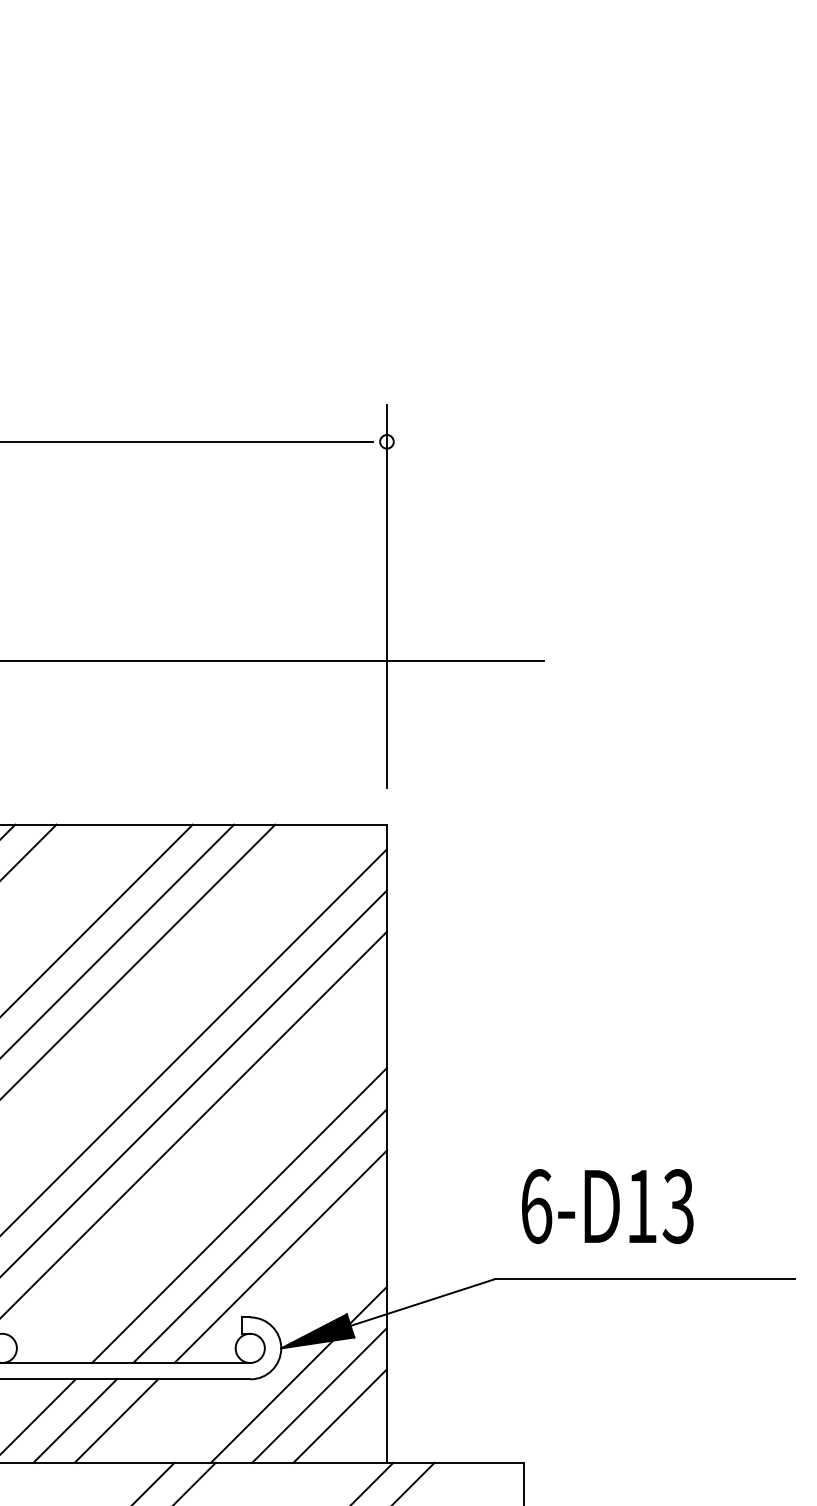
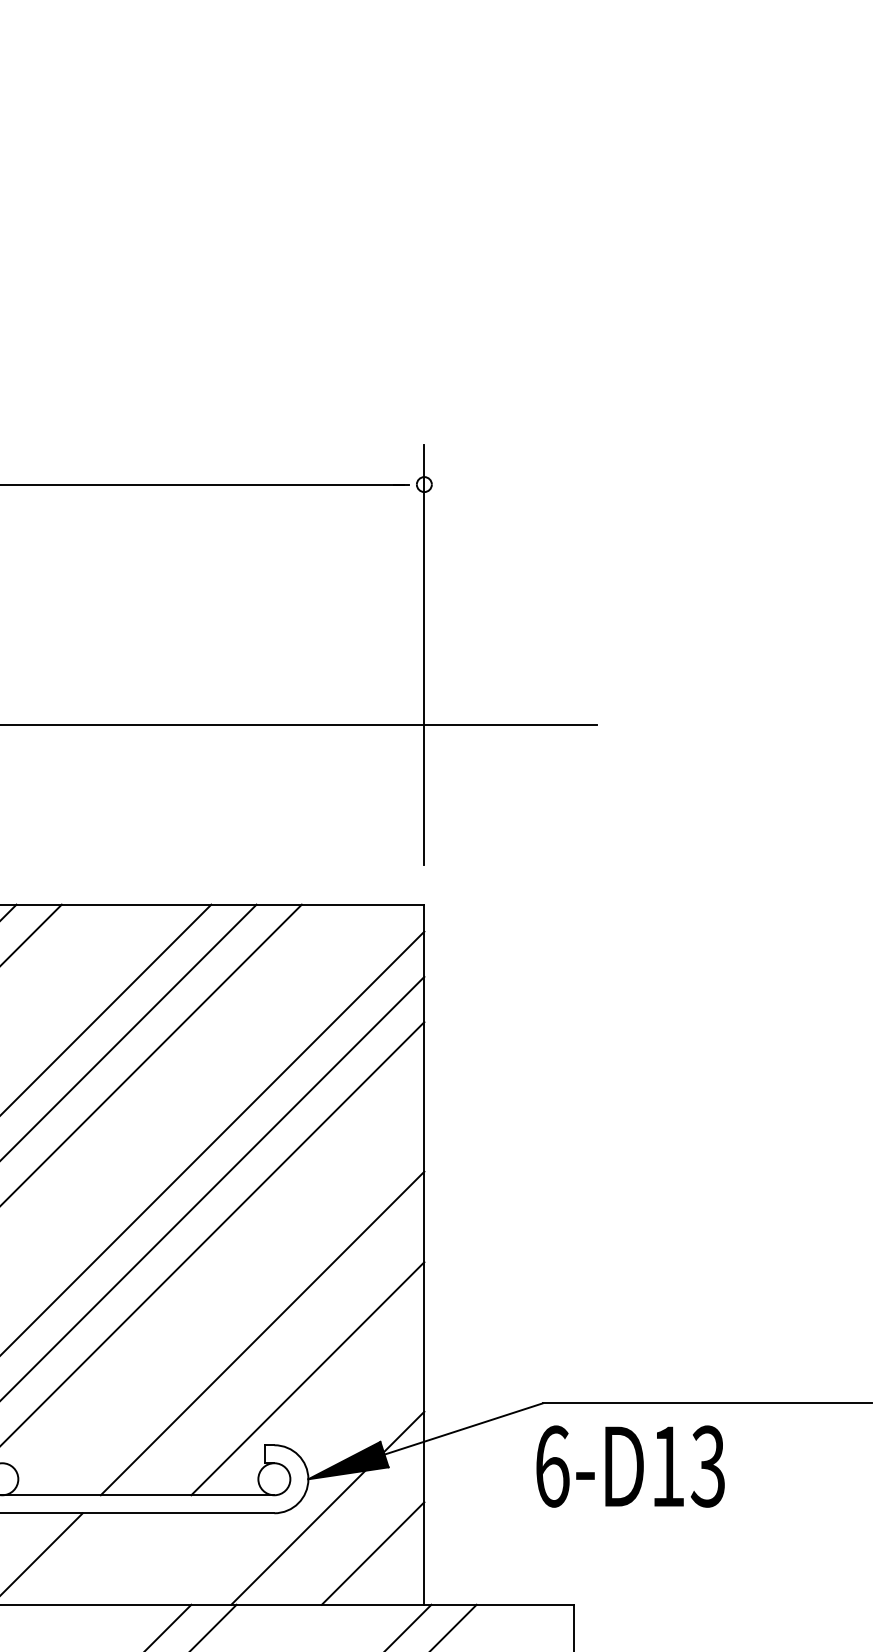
text: (607, 1206) -> (630, 1466), moved
line: (260, 1235) -> (285, 1355), removed
line: (319, 1395) -> (350, 1530), removed
line: (75, 1420) -> (82, 1558), removed
line: (116, 1420) -> (127, 1558), removed

